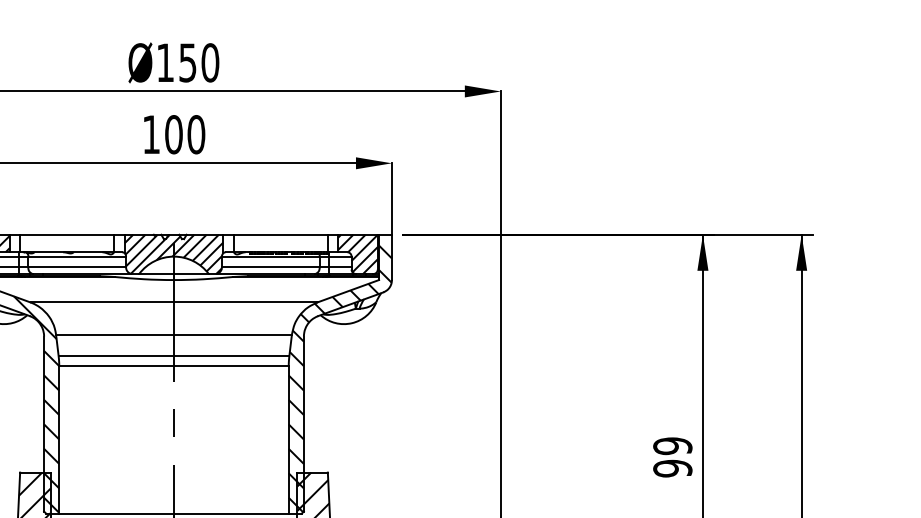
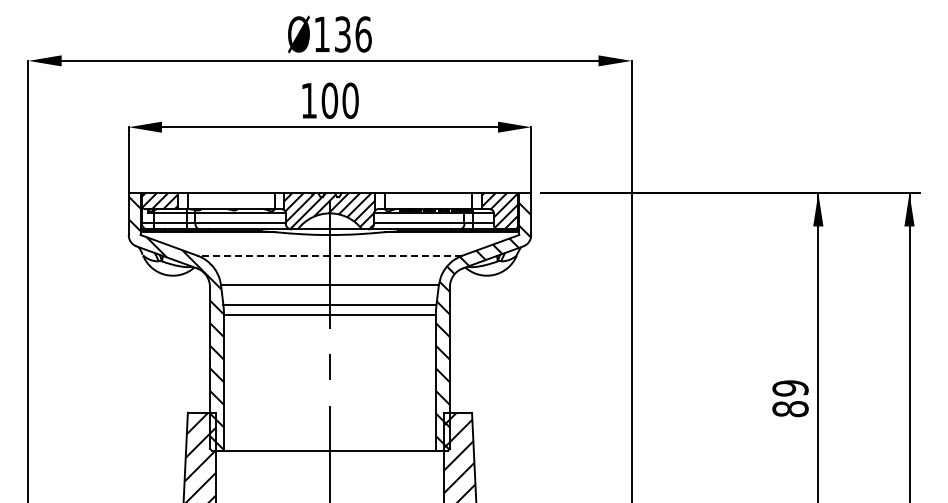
text: (199, 62) -> (353, 34), Ø150 -> Ø136
line: (173, 302) -> (329, 255), solid -> dashed
text: (672, 469) -> (790, 409), 99 -> 89

